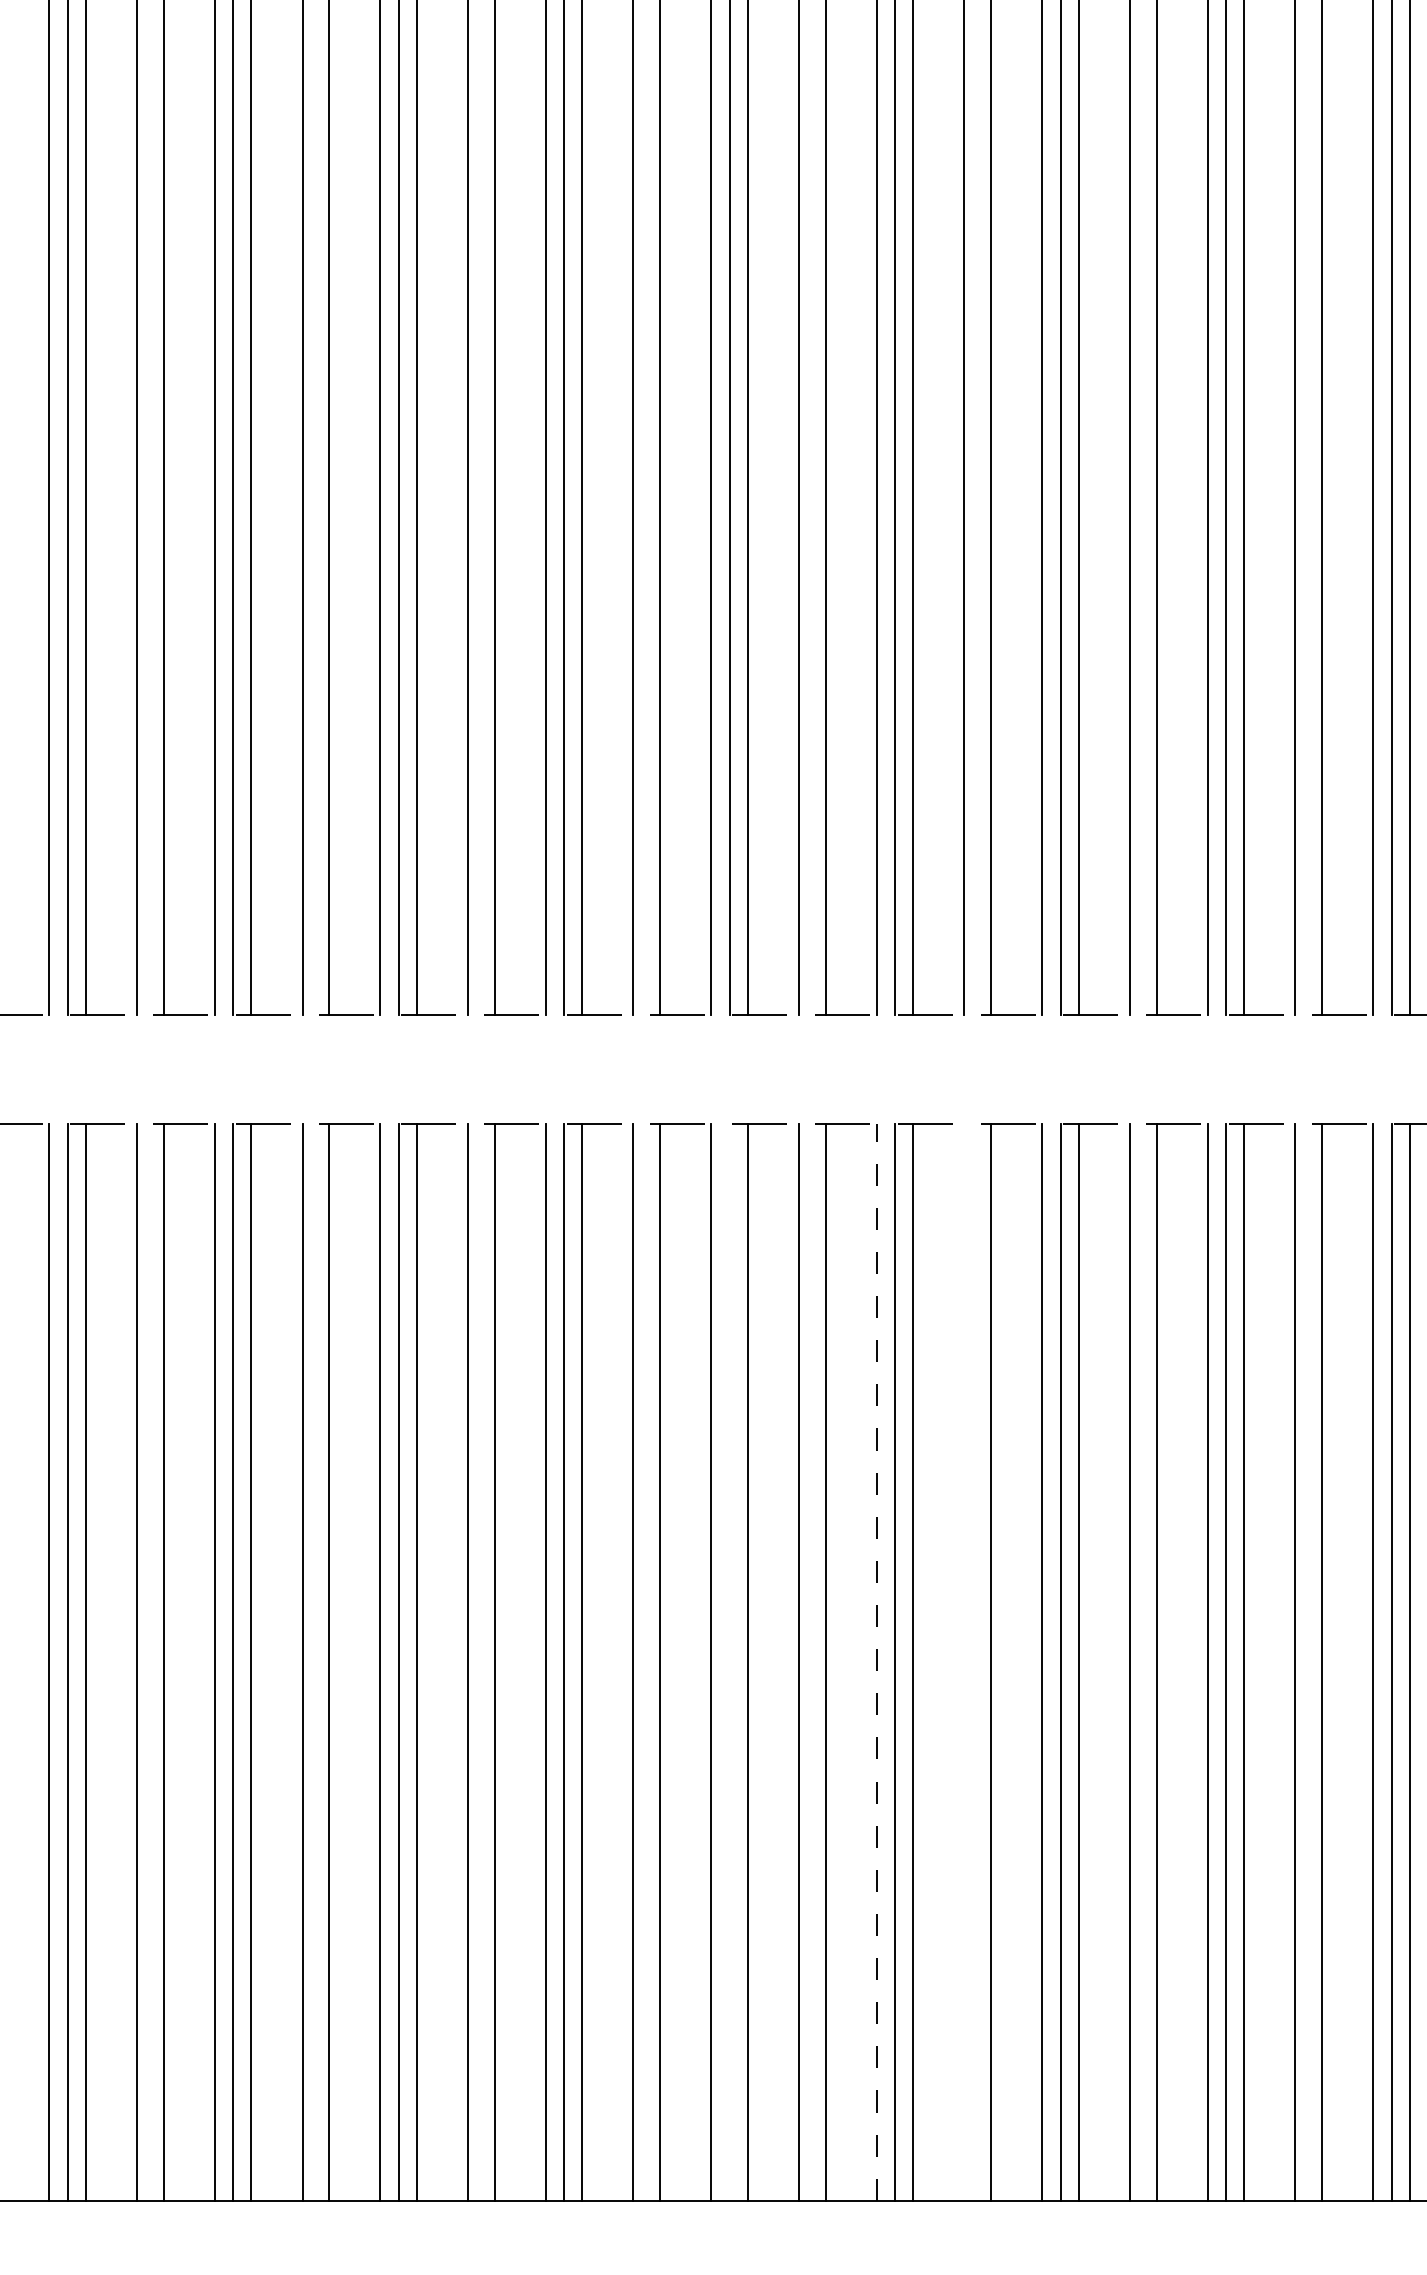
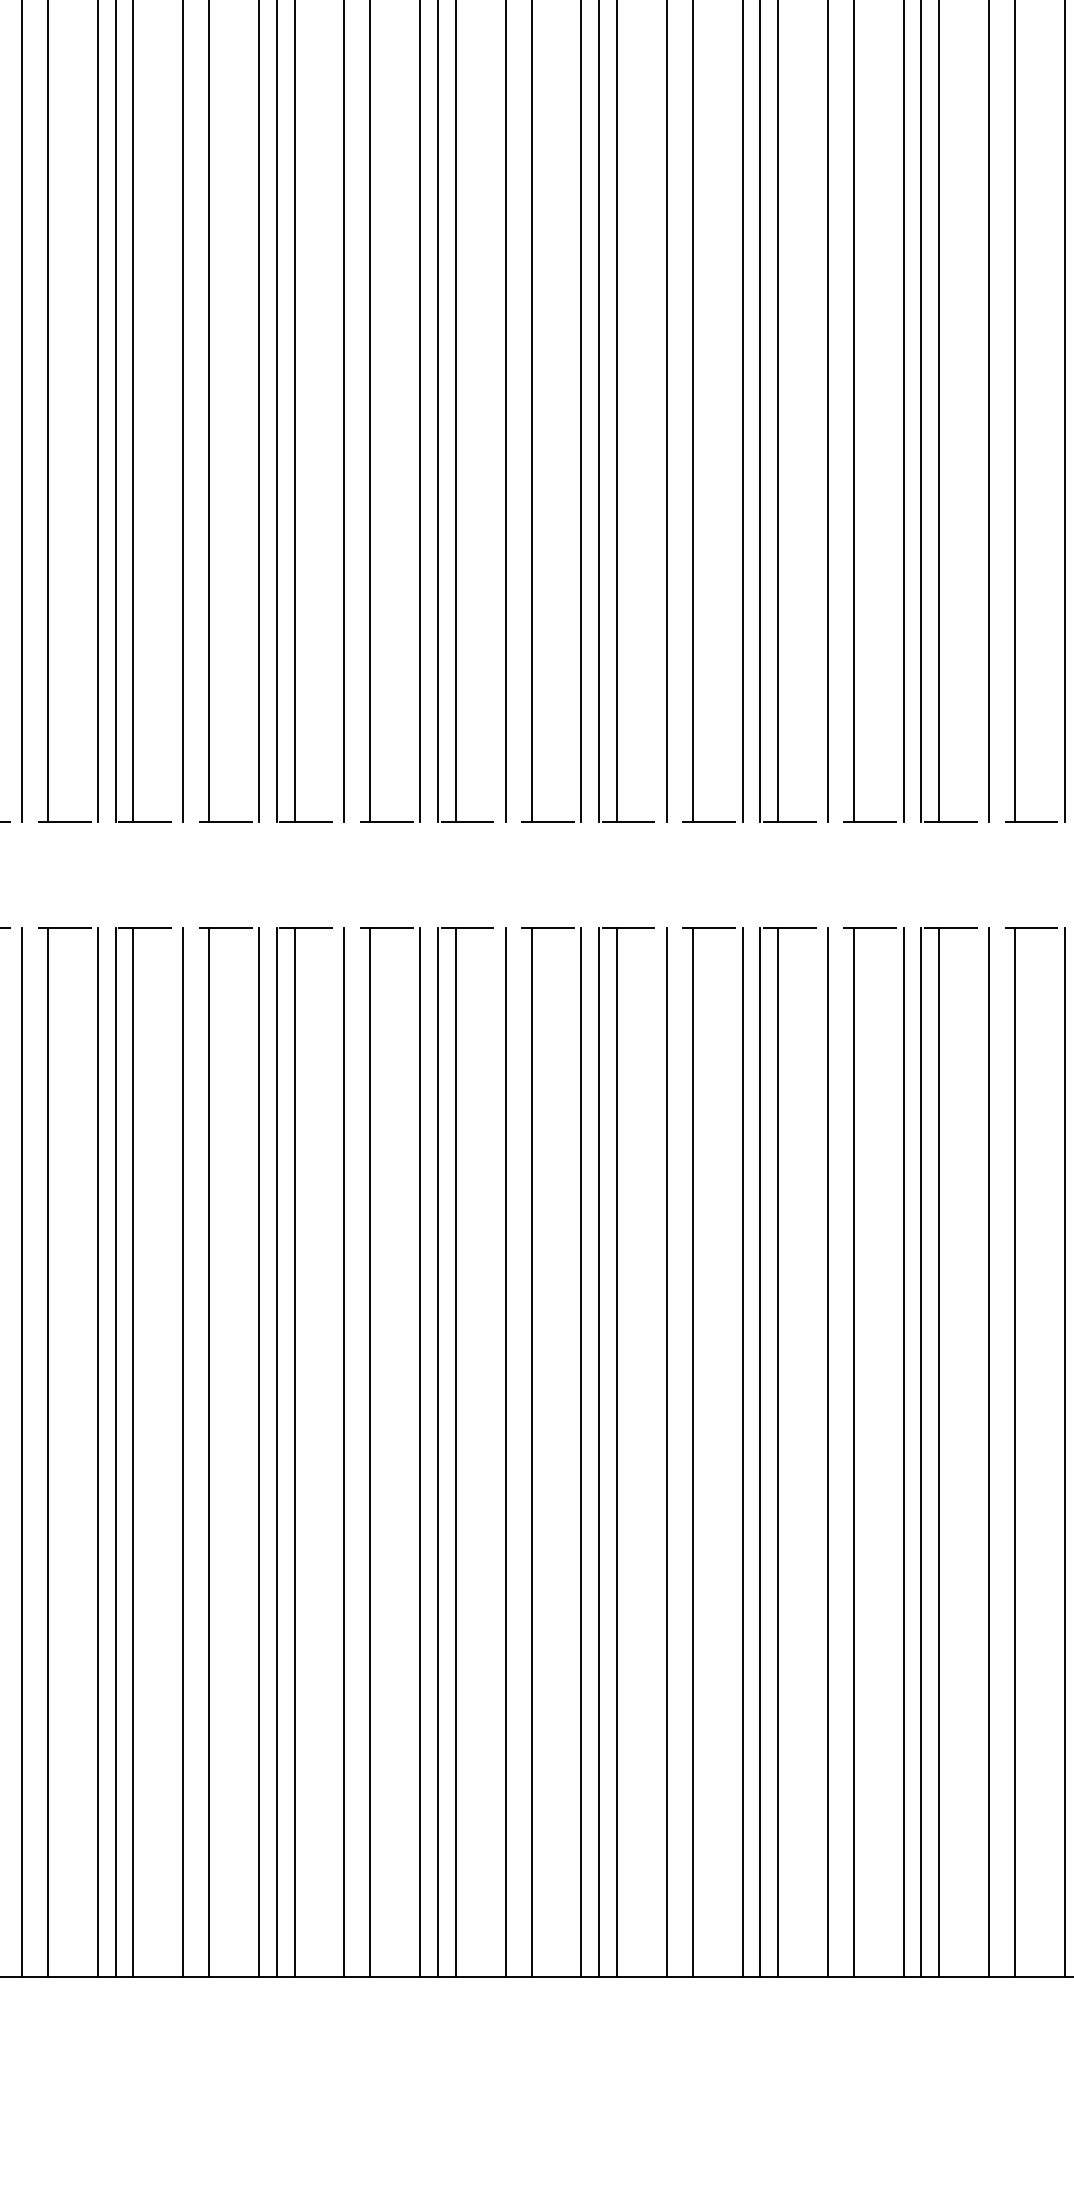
line: (729, 1661) -> (760, 1451), added
line: (876, 1661) -> (903, 1451), dashed -> solid
line: (964, 1661) -> (988, 1451), added

